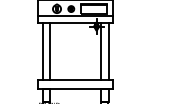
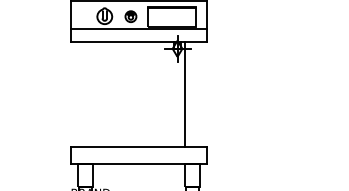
line: (42, 51) -> (78, 94), removed
line: (50, 51) -> (92, 94), removed
line: (108, 51) -> (199, 94), removed

